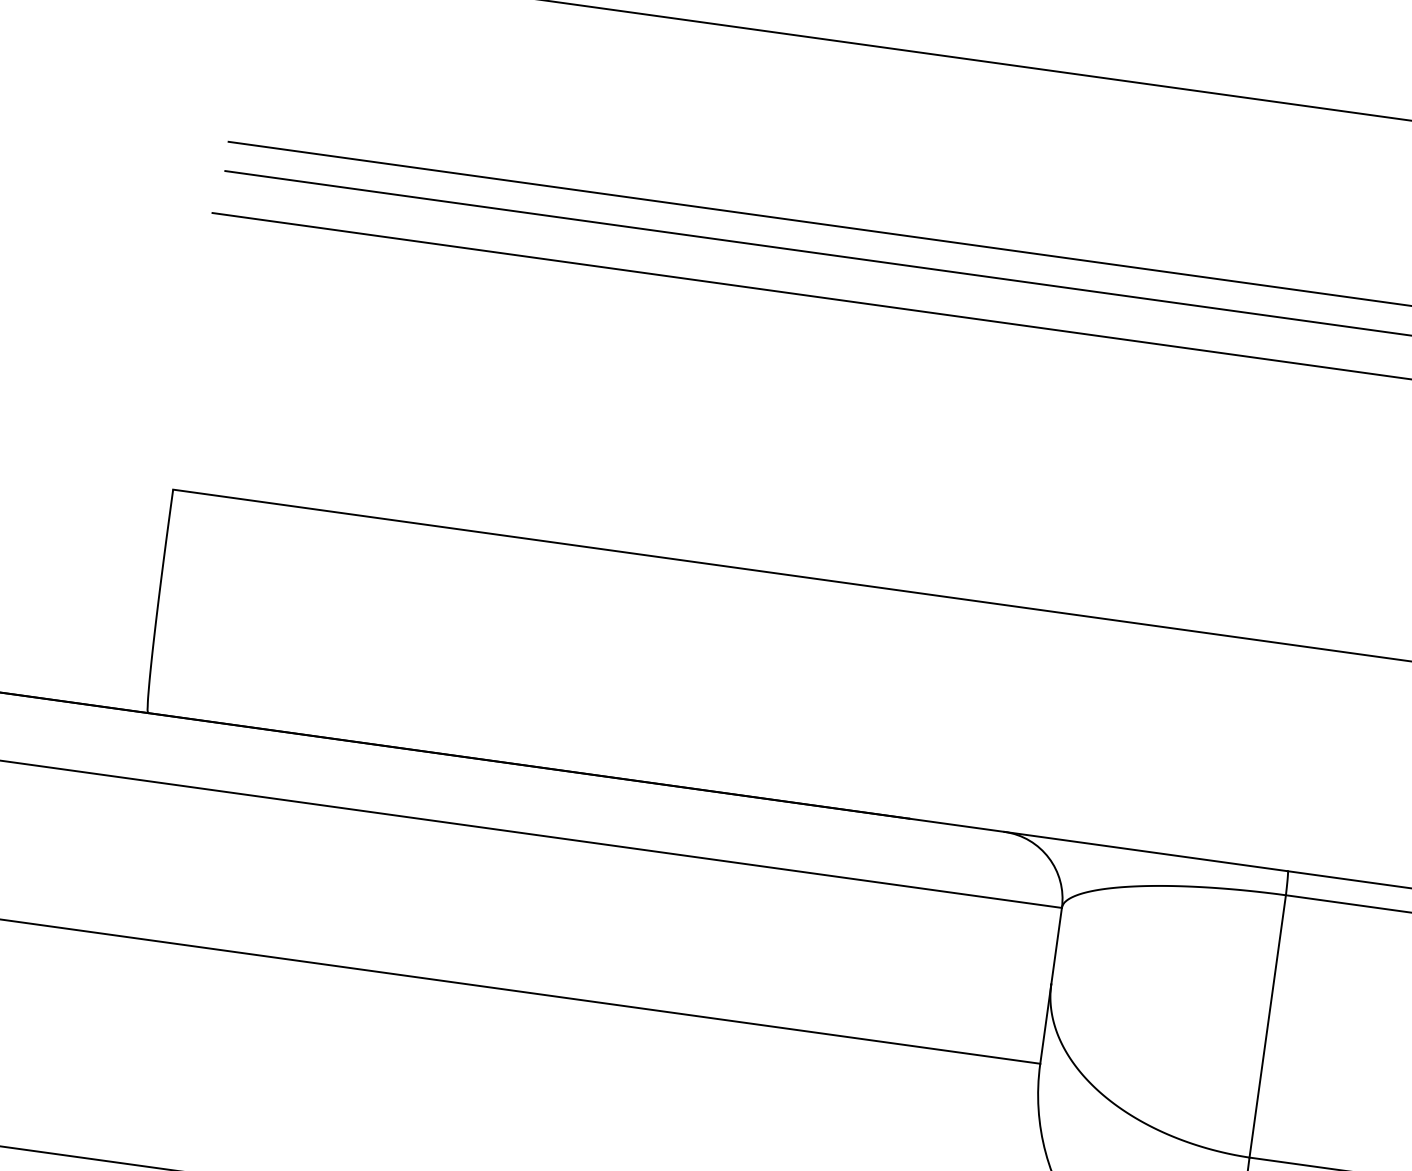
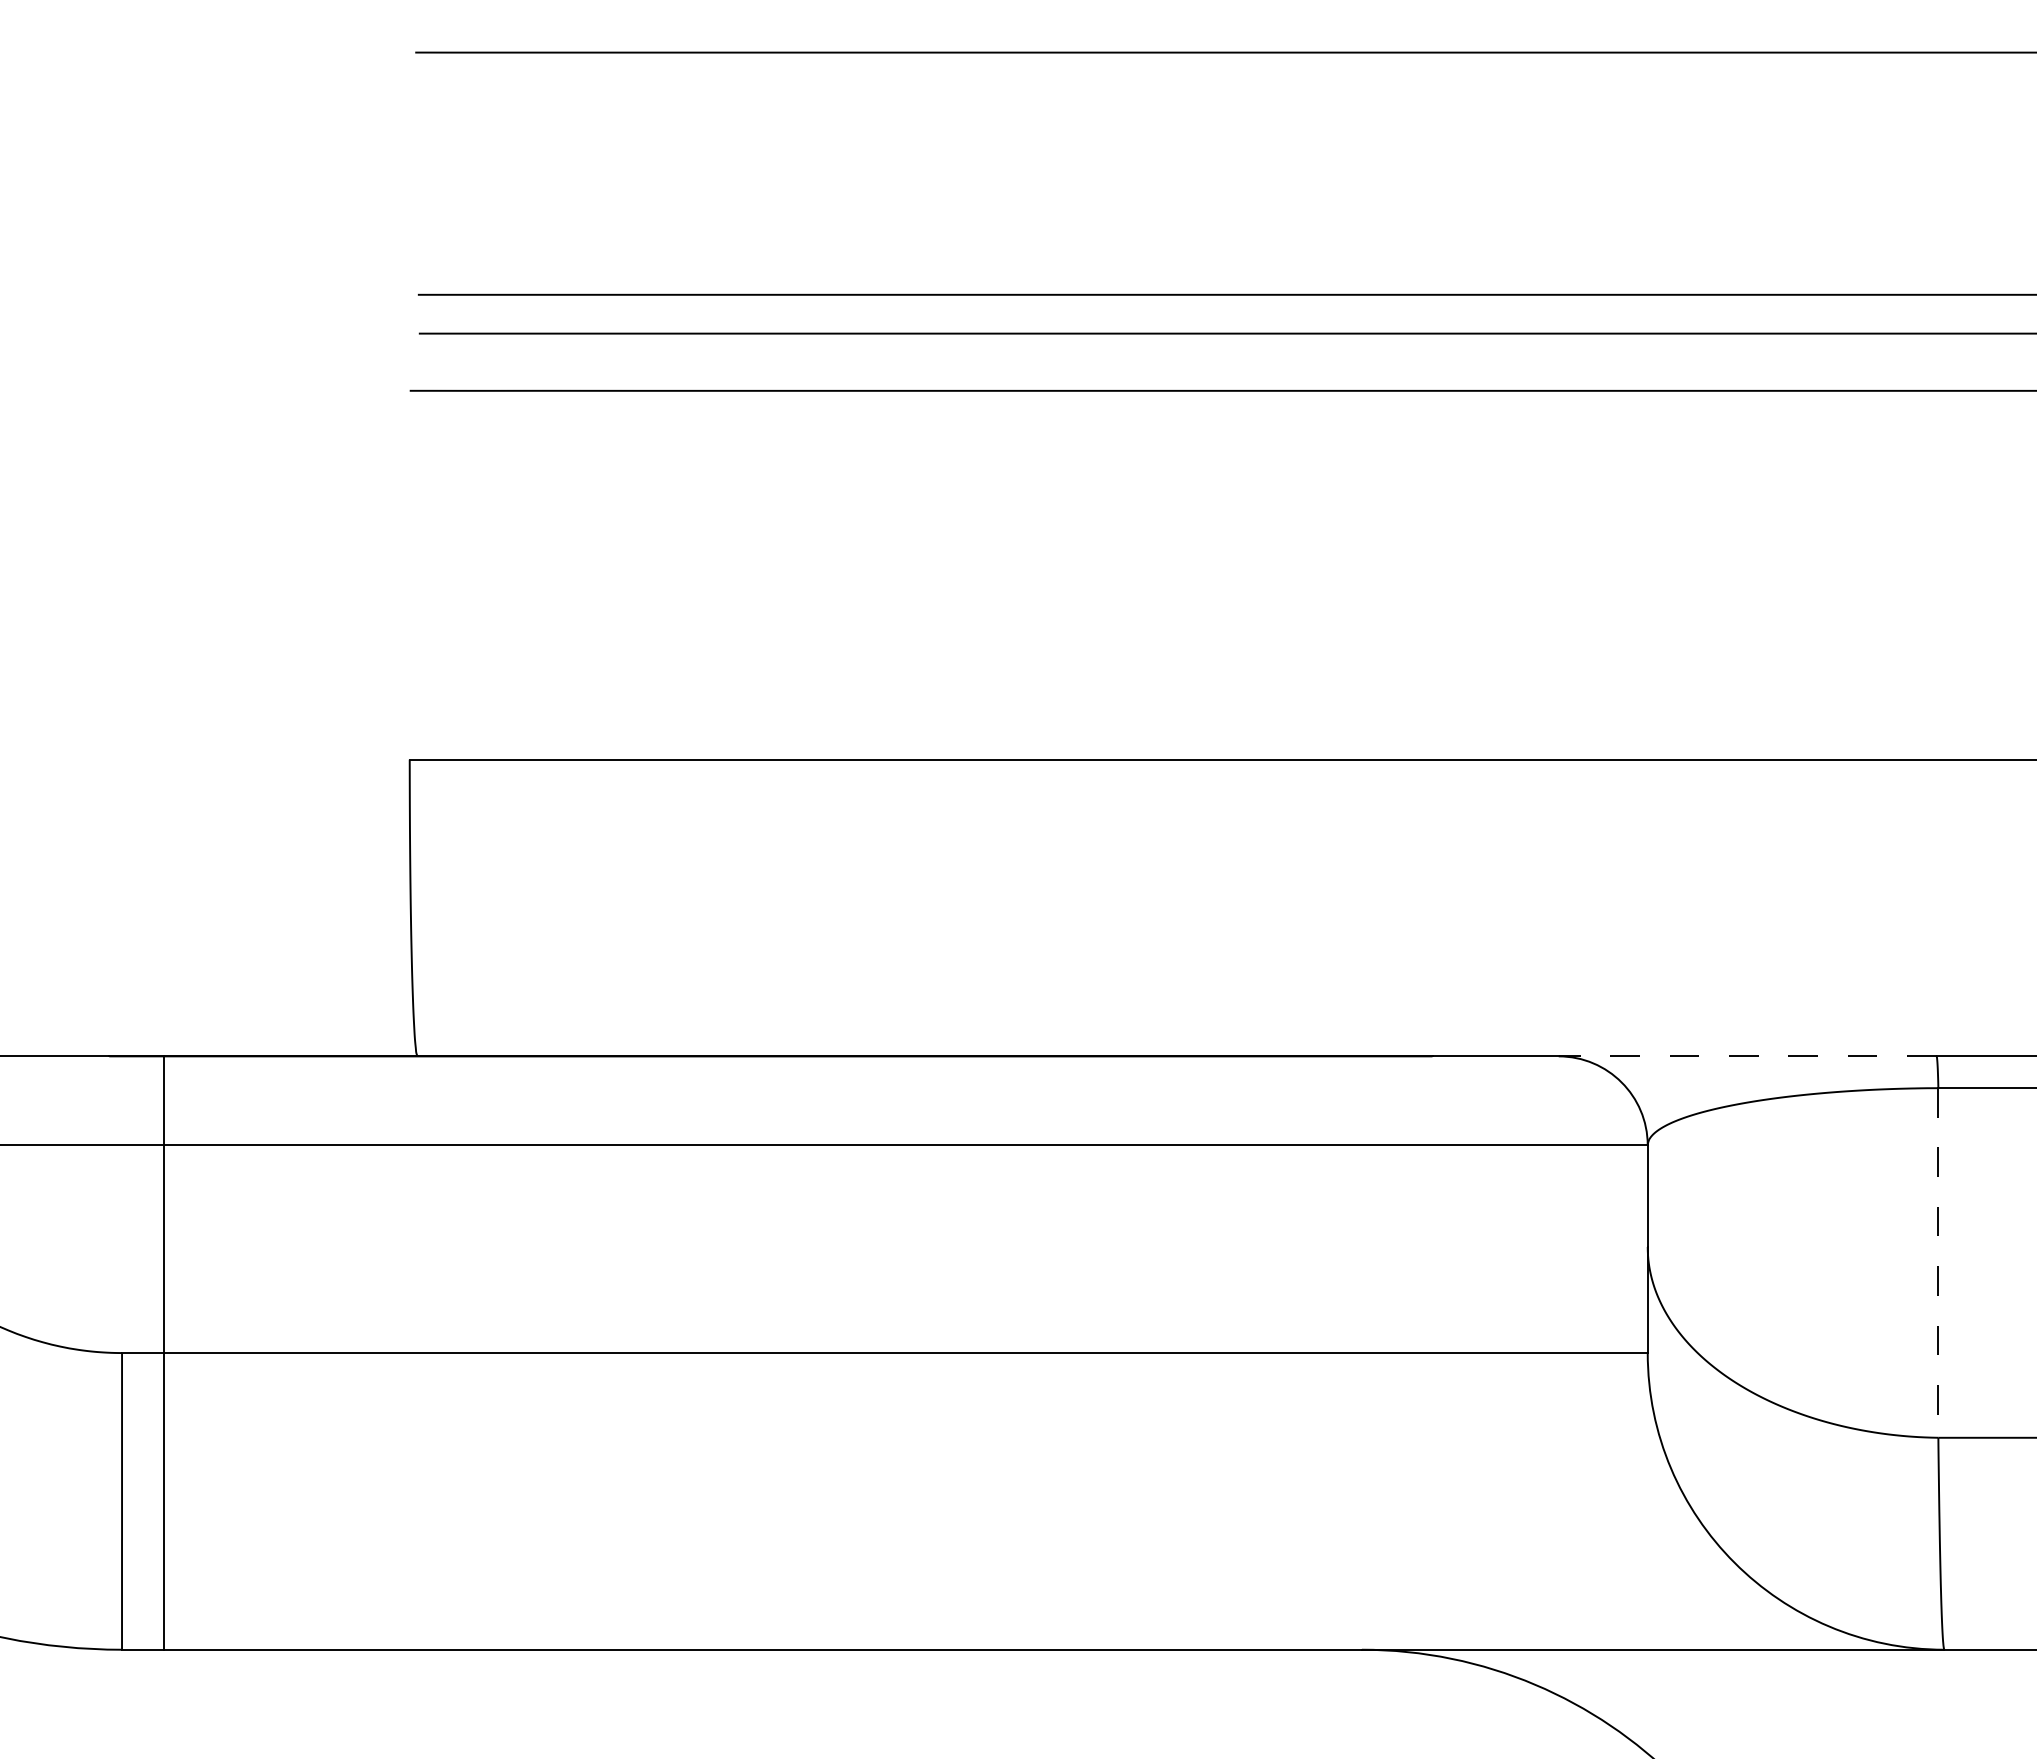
line: (1146, 851) -> (1747, 1056), solid -> dashed
line: (1267, 1026) -> (1938, 1262), solid -> dashed

